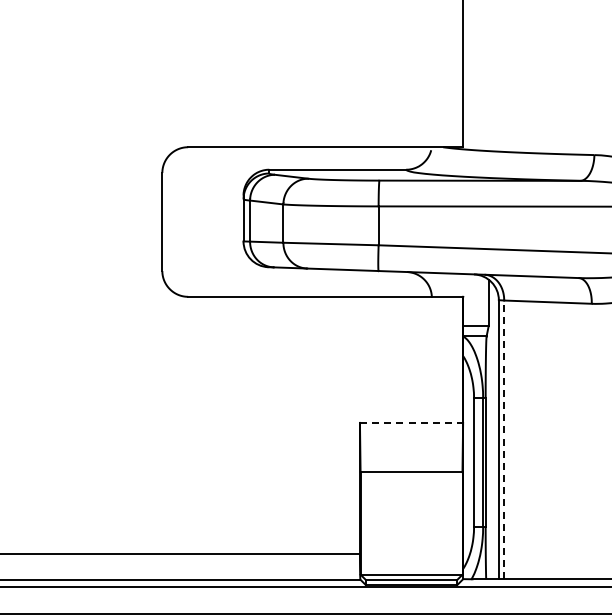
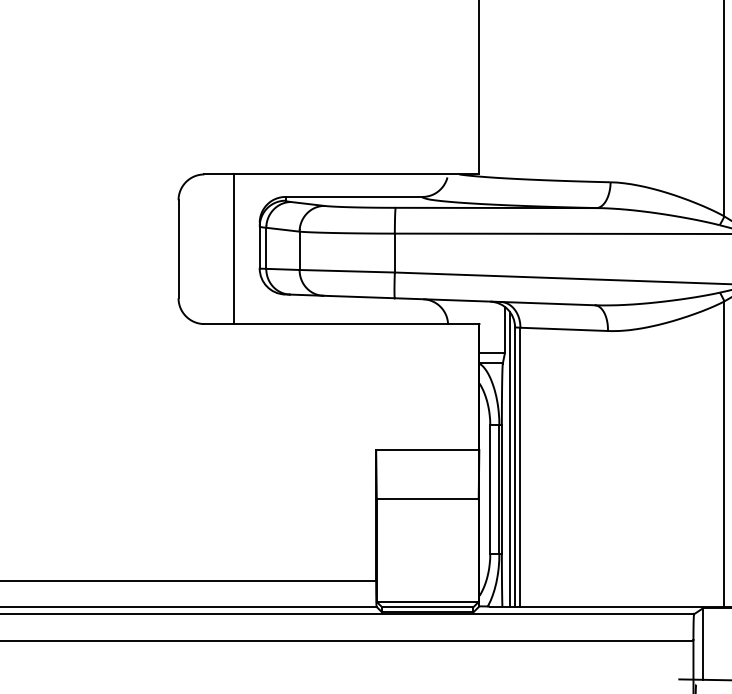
line: (217, 222) -> (233, 249), added
line: (411, 423) -> (427, 450), dashed -> solid
line: (493, 431) -> (509, 458), added
line: (504, 439) -> (520, 466), dashed -> solid

